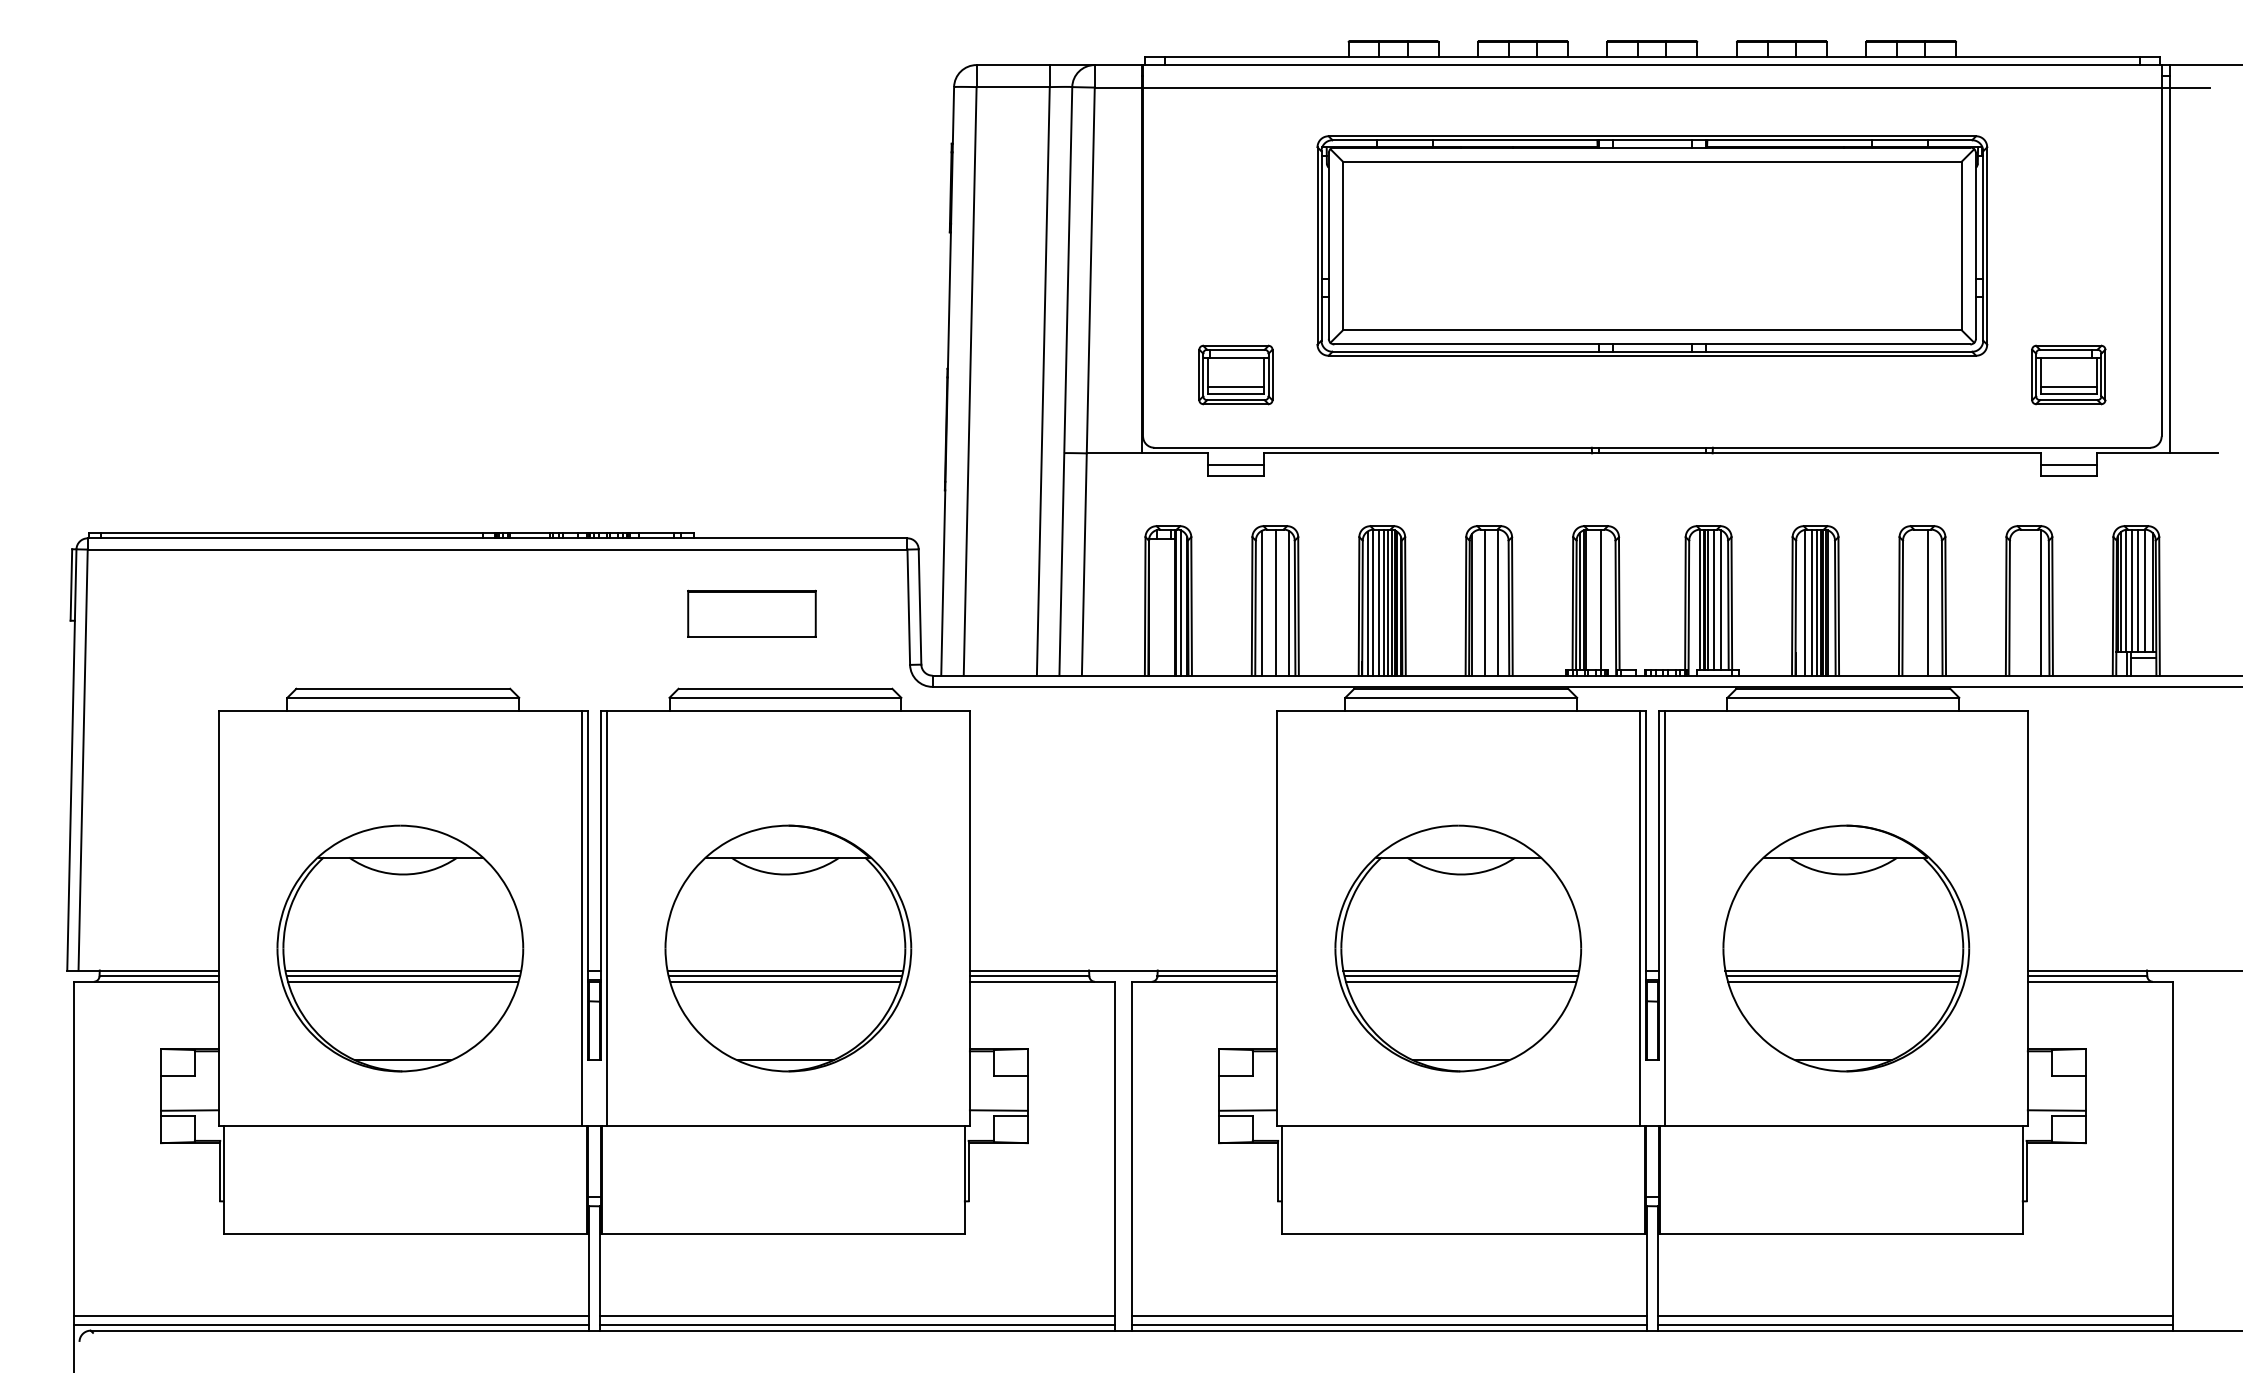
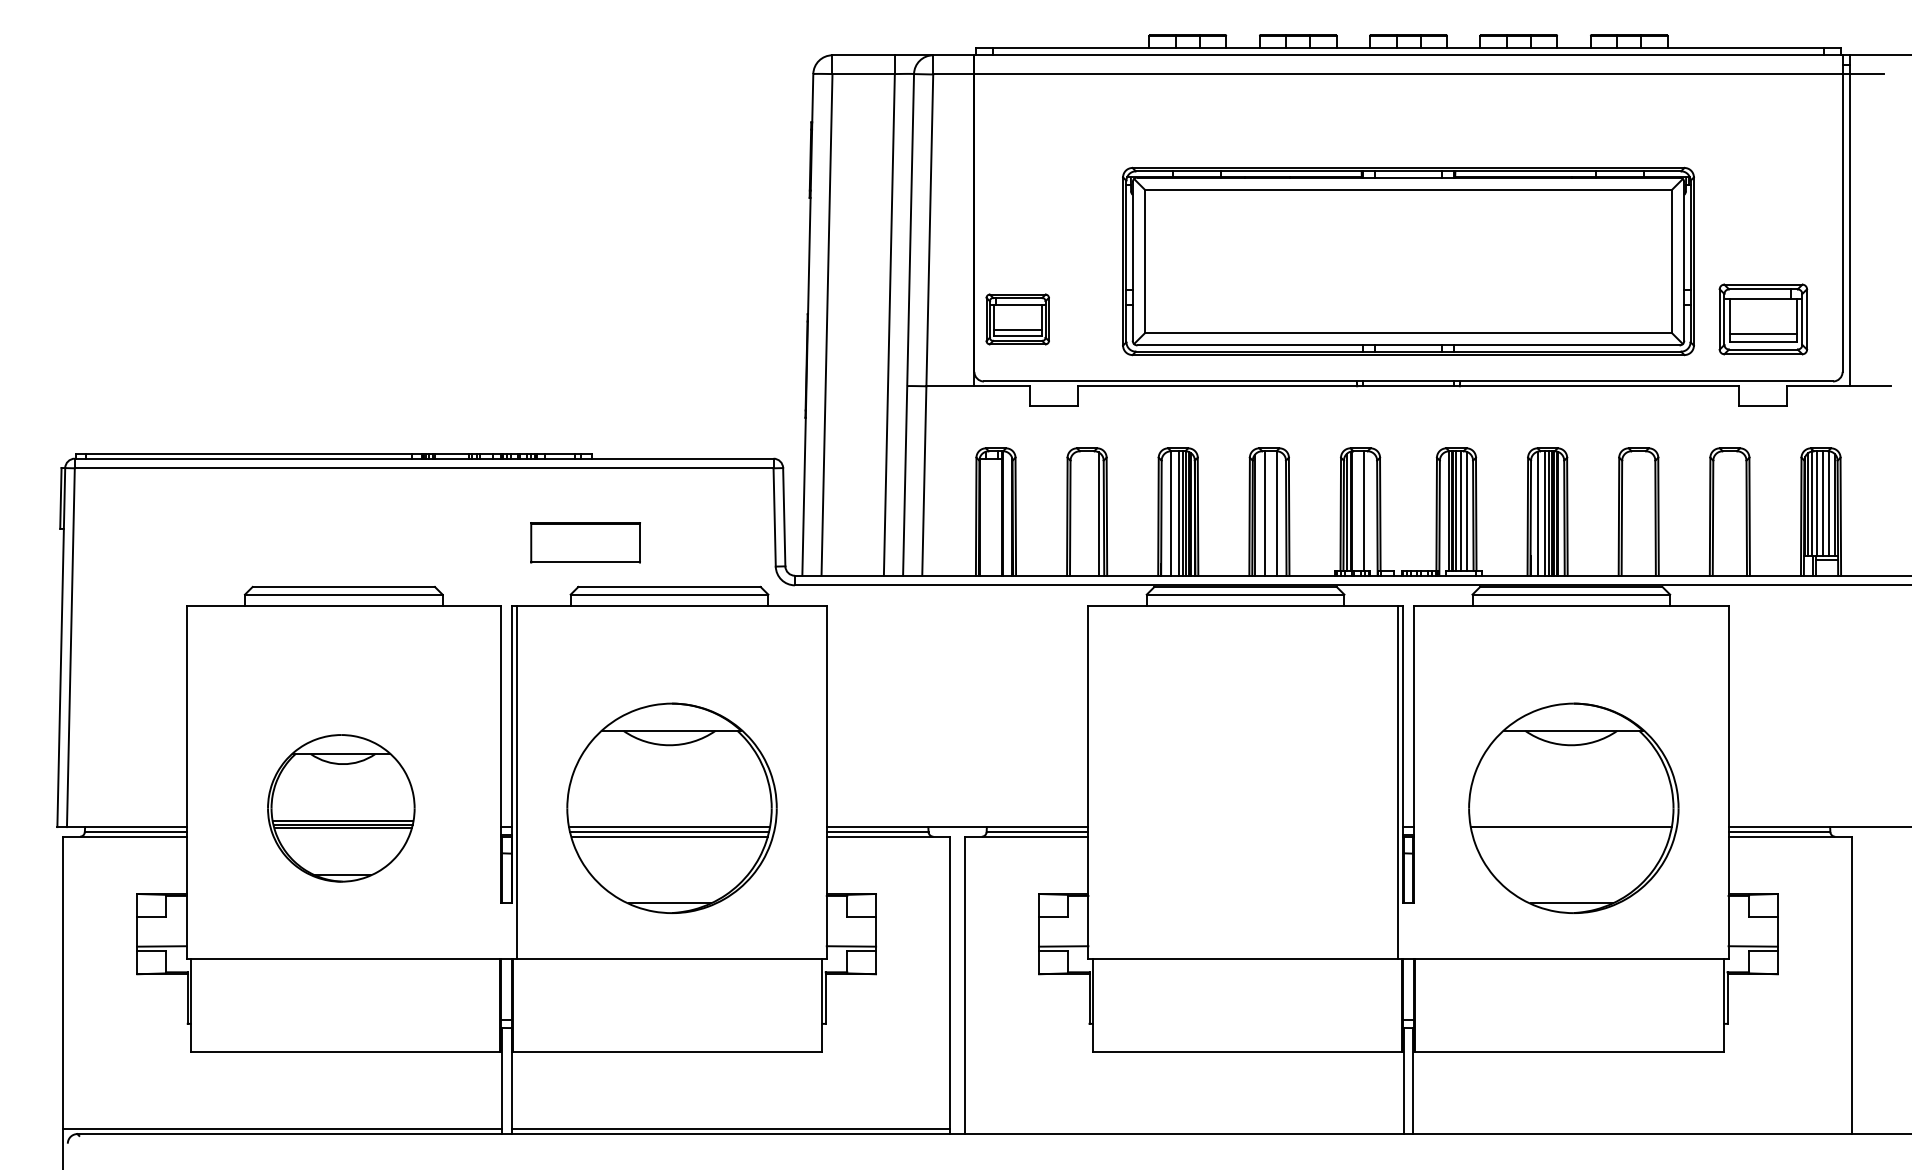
part: (1652, 245) -> (1408, 261), moved
part: (1235, 374) -> (1017, 319), moved
part: (2068, 374) -> (1763, 319), size x1.4
line: (1235, 464) -> (1053, 395), removed
line: (2068, 464) -> (1763, 395), removed
line: (1180, 602) -> (1006, 513), removed
line: (1262, 602) -> (1076, 513), removed
line: (1276, 602) -> (1088, 513), removed
line: (1378, 602) -> (1175, 513), removed
line: (1927, 602) -> (1643, 513), removed
line: (2040, 602) -> (1739, 513), removed
line: (1367, 603) -> (1165, 514), removed
part: (751, 613) -> (585, 542), moved
line: (581, 918) -> (495, 782), removed
line: (1664, 918) -> (1418, 782), removed
part: (400, 948) -> (341, 808), size x0.7
part: (1458, 948) -> (1243, 808), removed
line: (1843, 976) -> (1571, 832), removed
line: (1843, 981) -> (1571, 836), removed
line: (330, 1315) -> (281, 1121), removed
line: (857, 1315) -> (730, 1121), removed
line: (1388, 1315) -> (1183, 1121), removed
line: (1914, 1315) -> (1631, 1121), removed
line: (1388, 1325) -> (1183, 1129), removed
line: (1914, 1325) -> (1631, 1129), removed

